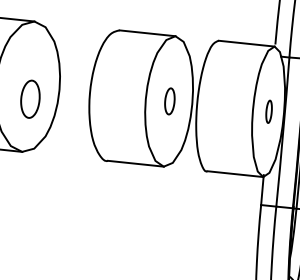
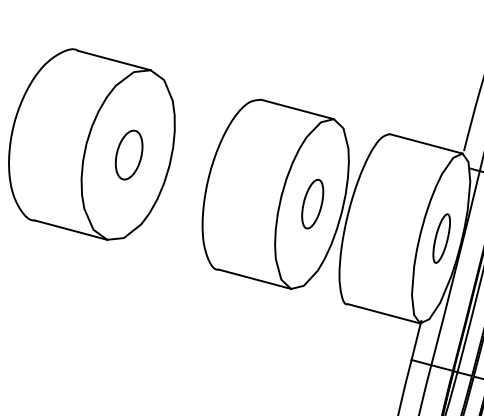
part: (29, 98) -> (128, 154), moved
part: (169, 101) -> (312, 203), size x1.43
part: (268, 111) -> (441, 238), size x1.67

